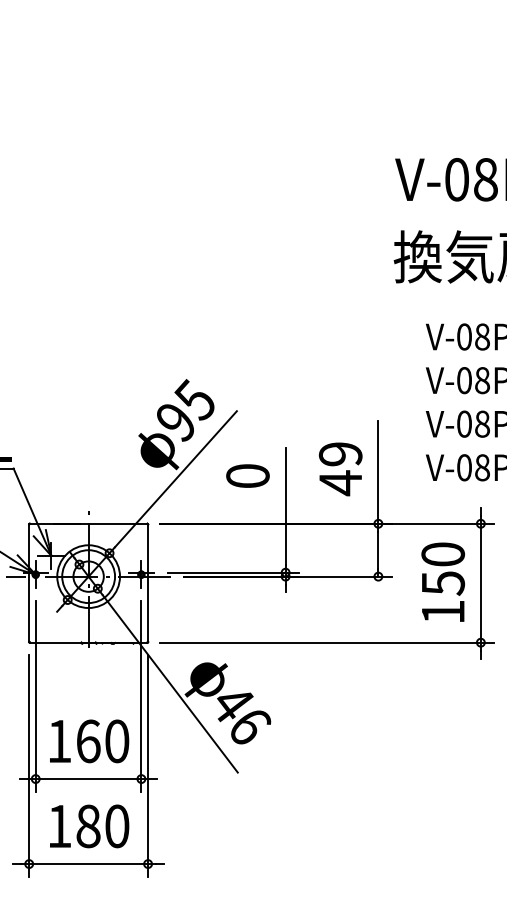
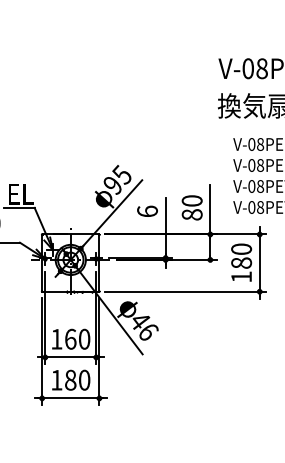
text: (339, 469) -> (191, 208), 49 -> 80
text: (247, 476) -> (147, 211), 0 -> 6
text: (443, 584) -> (241, 263), 150 -> 180

